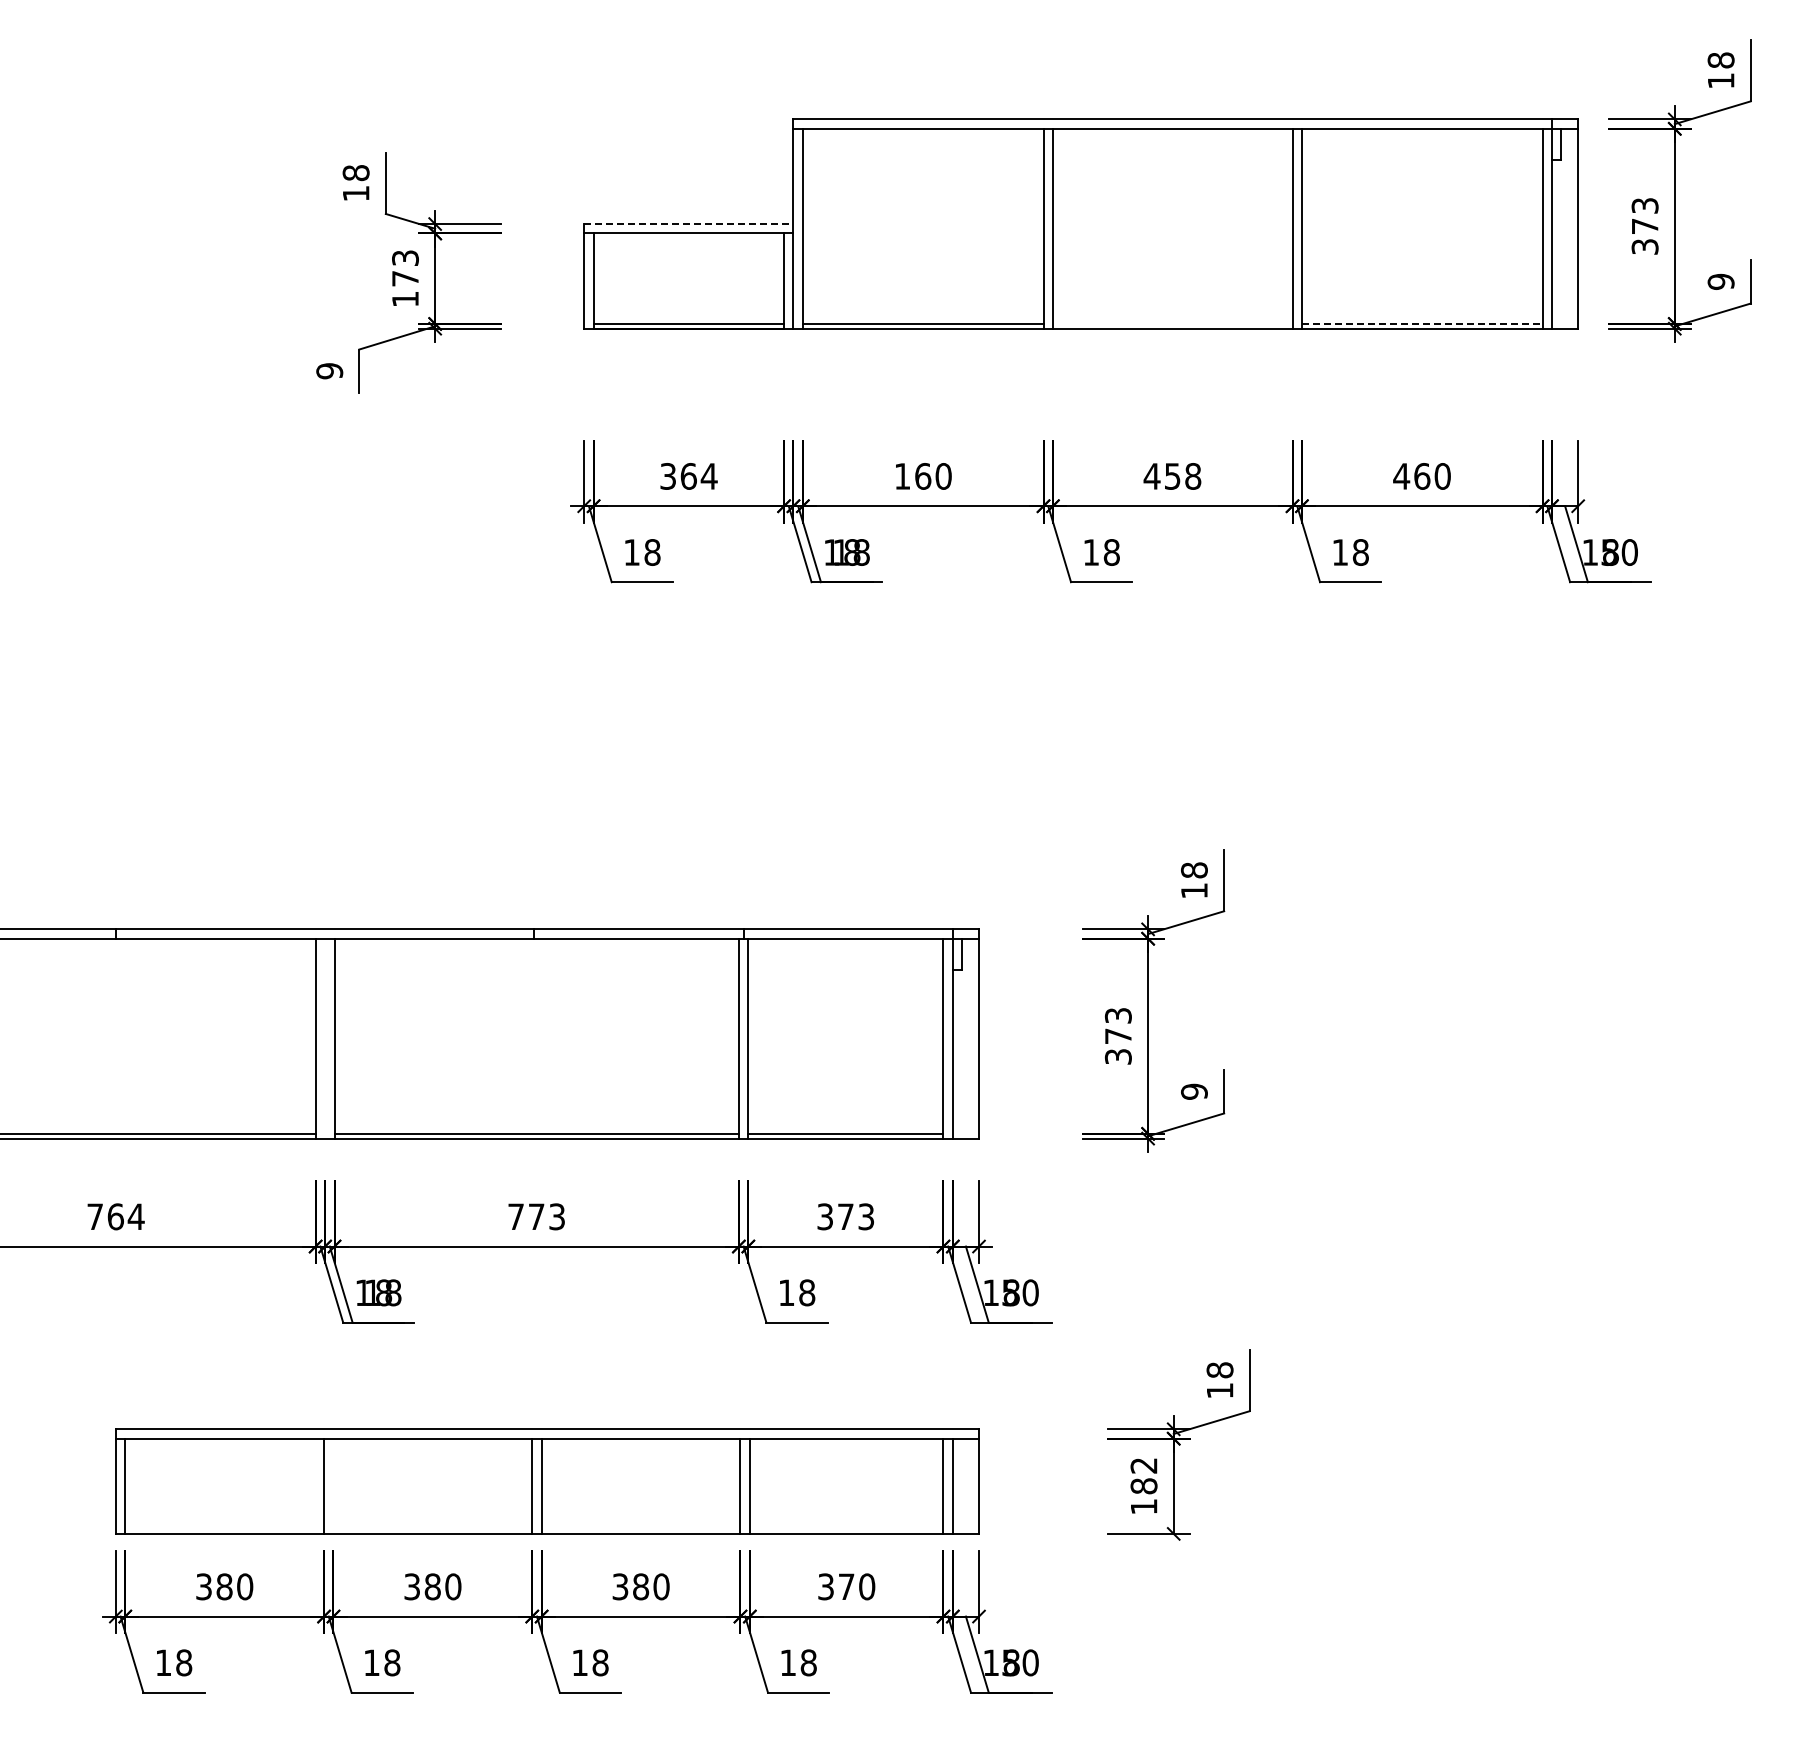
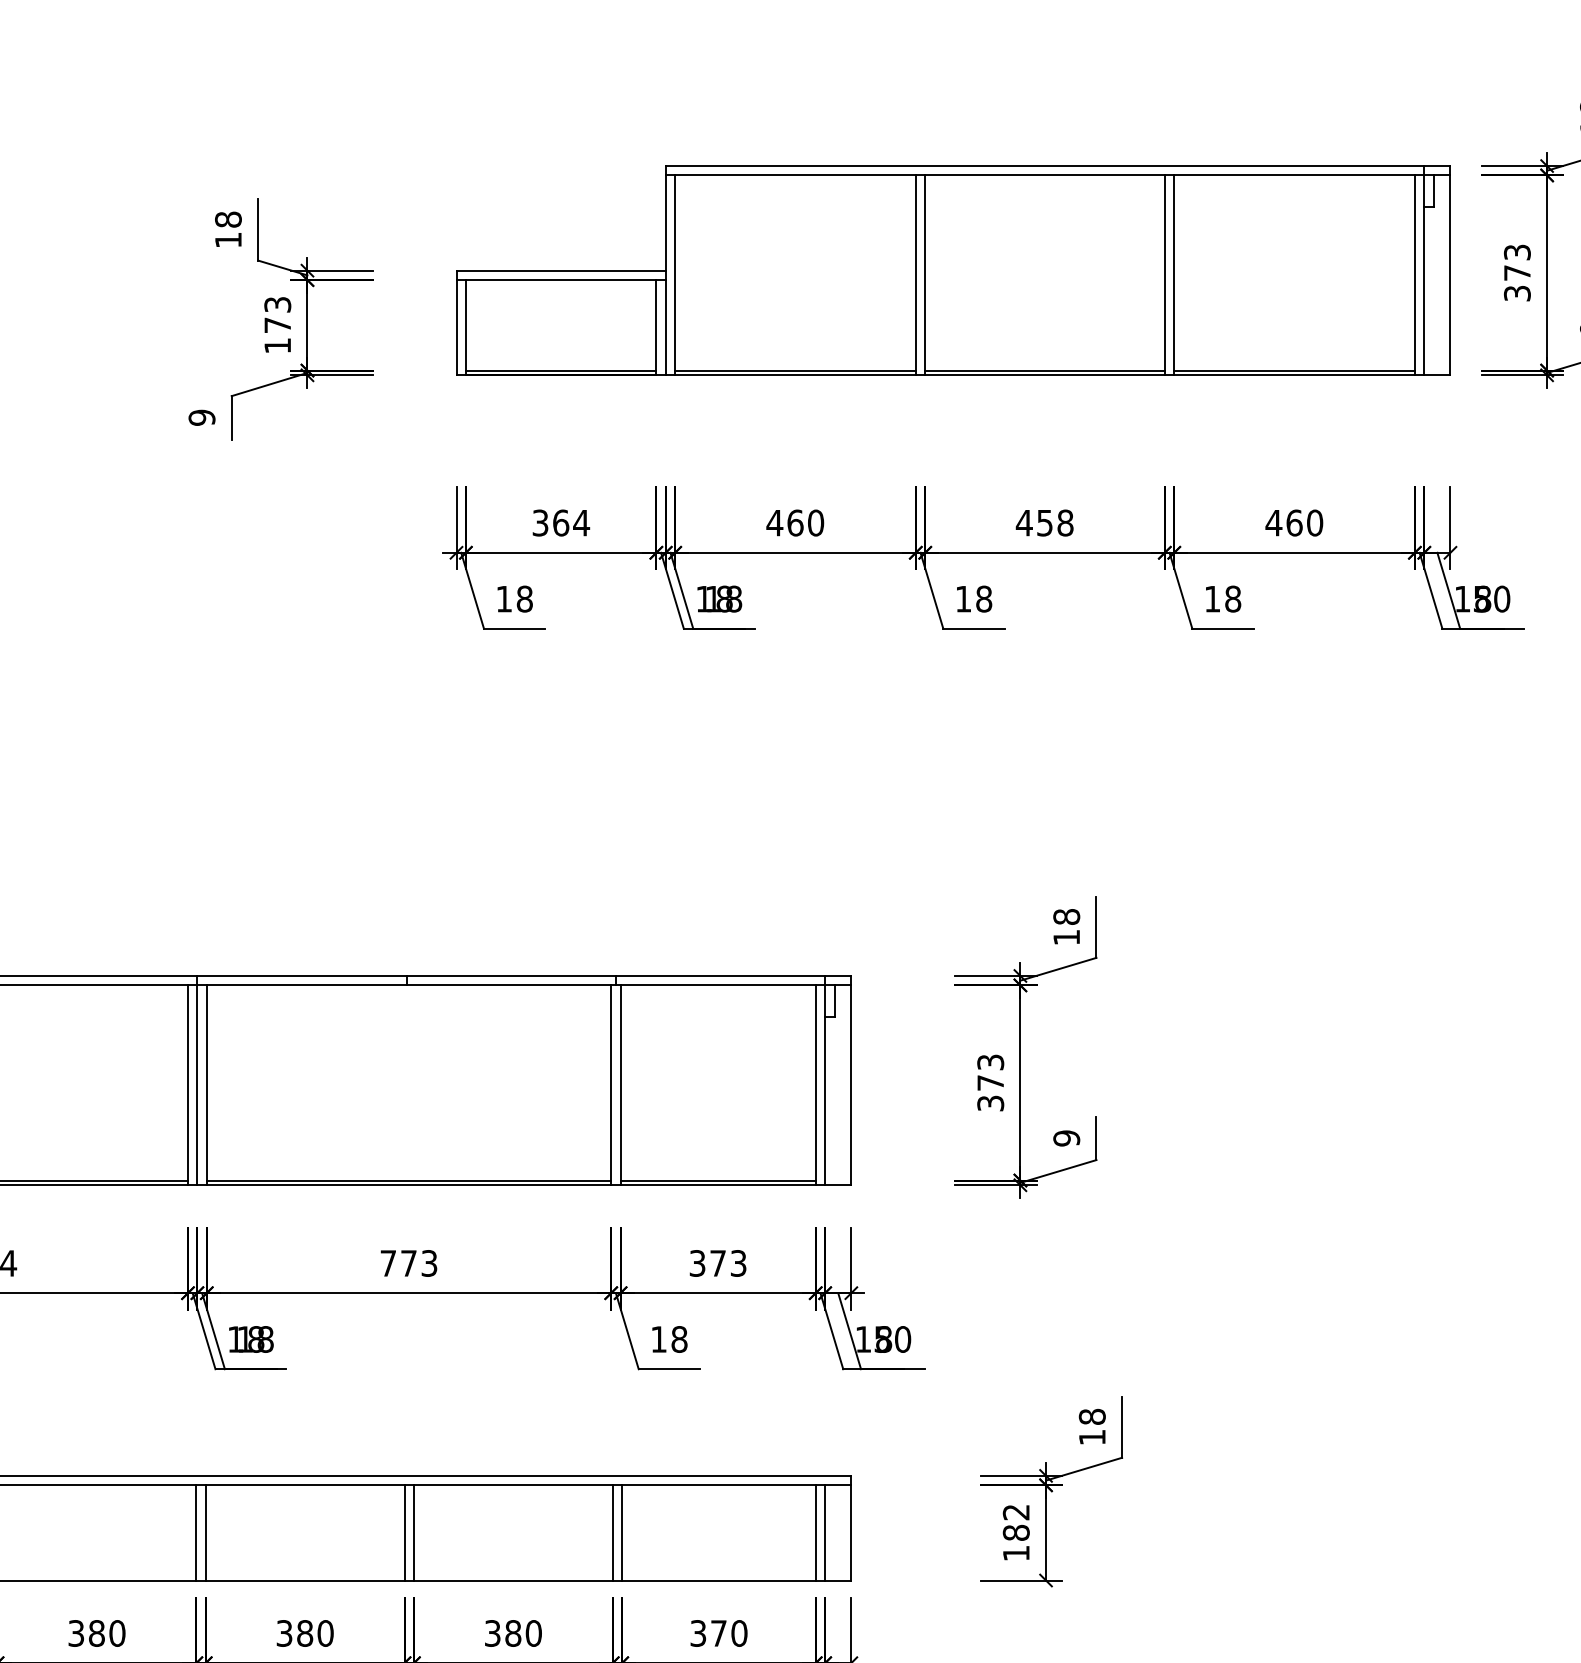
line: (688, 224) -> (560, 271), dashed -> solid
line: (1172, 323) -> (1044, 370), added
line: (1422, 323) -> (1294, 370), dashed -> solid
text: (902, 476) -> (774, 523), 160 -> 460
line: (325, 1033) -> (197, 1080), added
line: (333, 1485) -> (205, 1532), added

